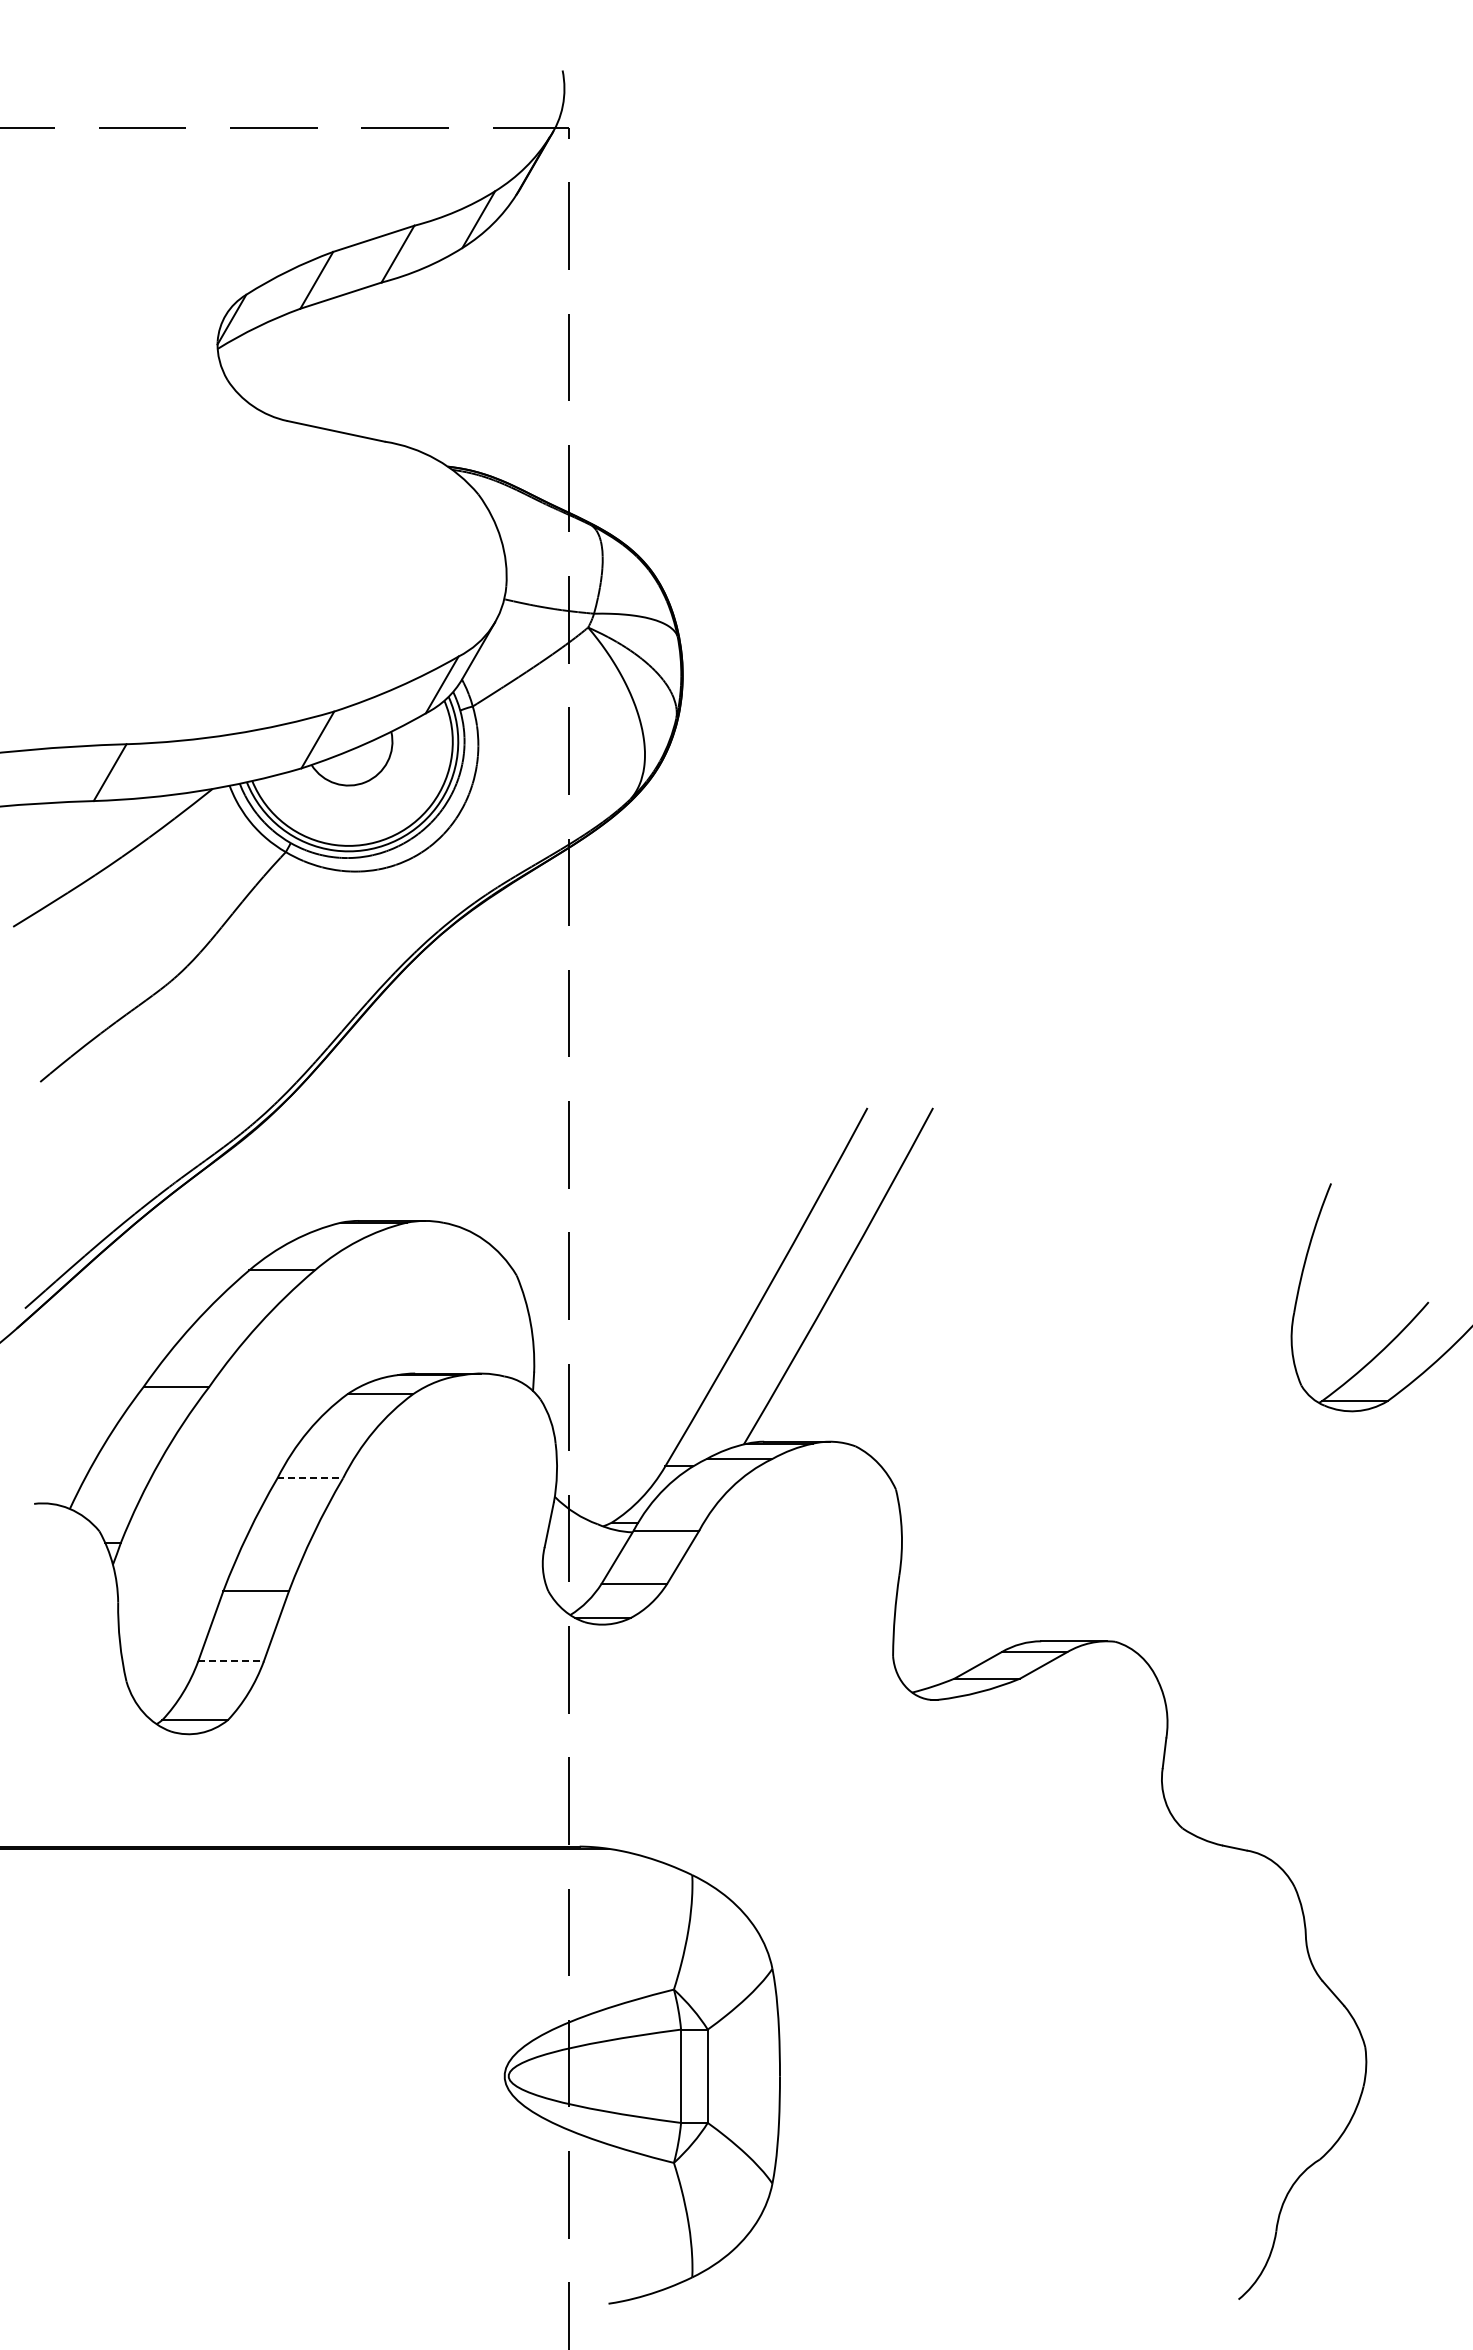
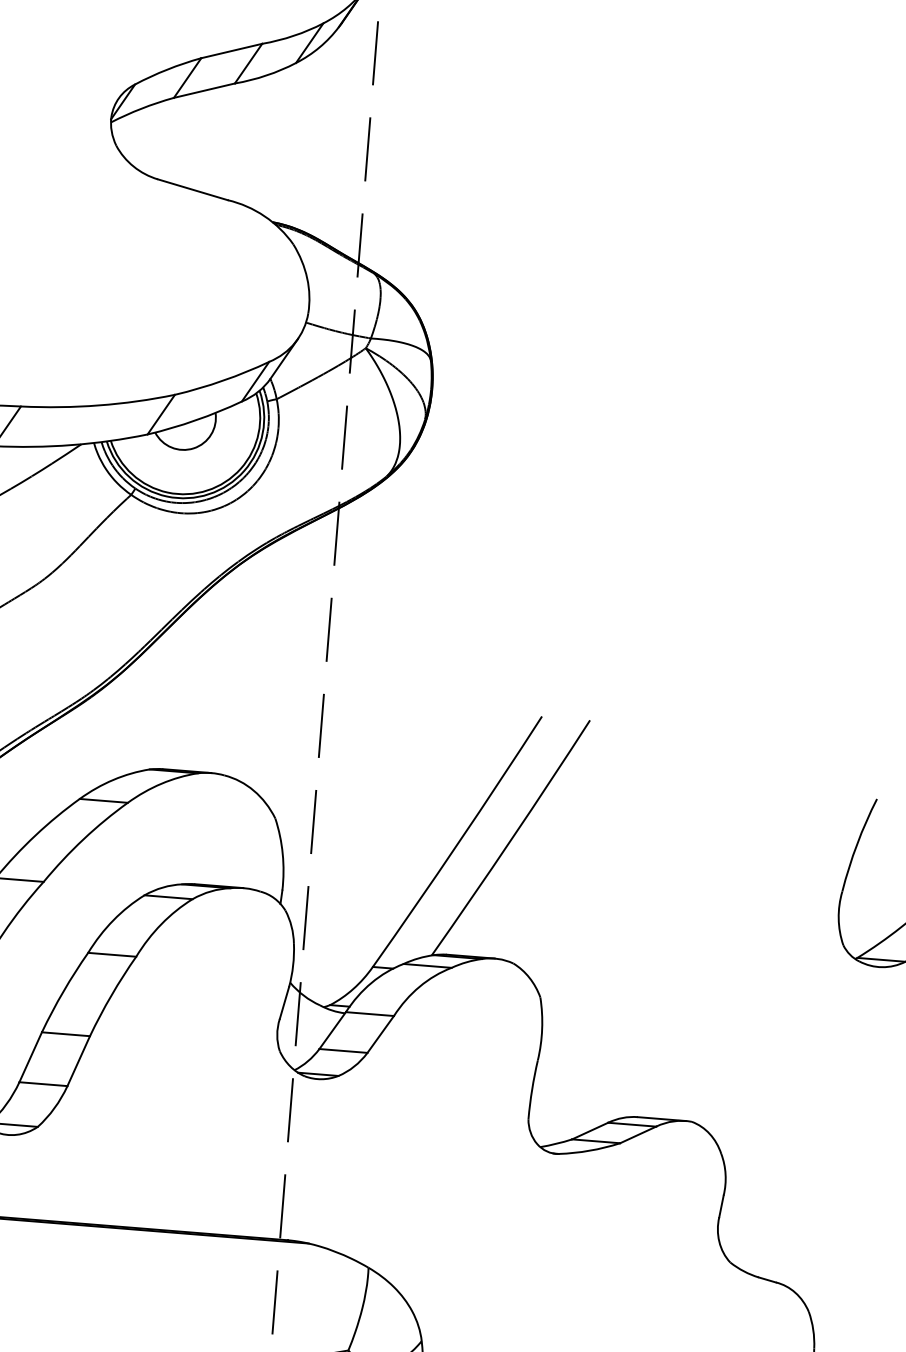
line: (310, 1478) -> (112, 954), dashed -> solid
line: (231, 1661) -> (43, 1084), dashed -> solid

